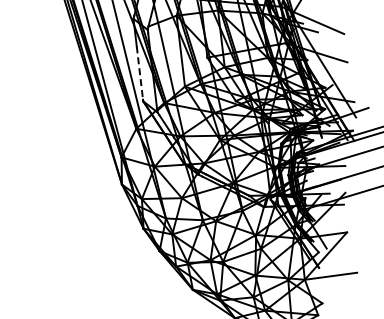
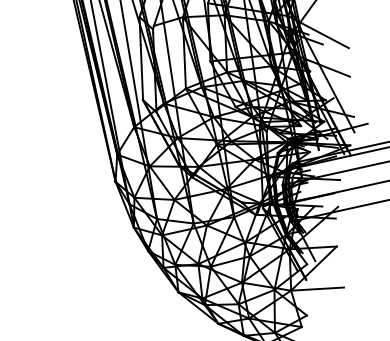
line: (139, 72) -> (141, 71), dashed -> solid

